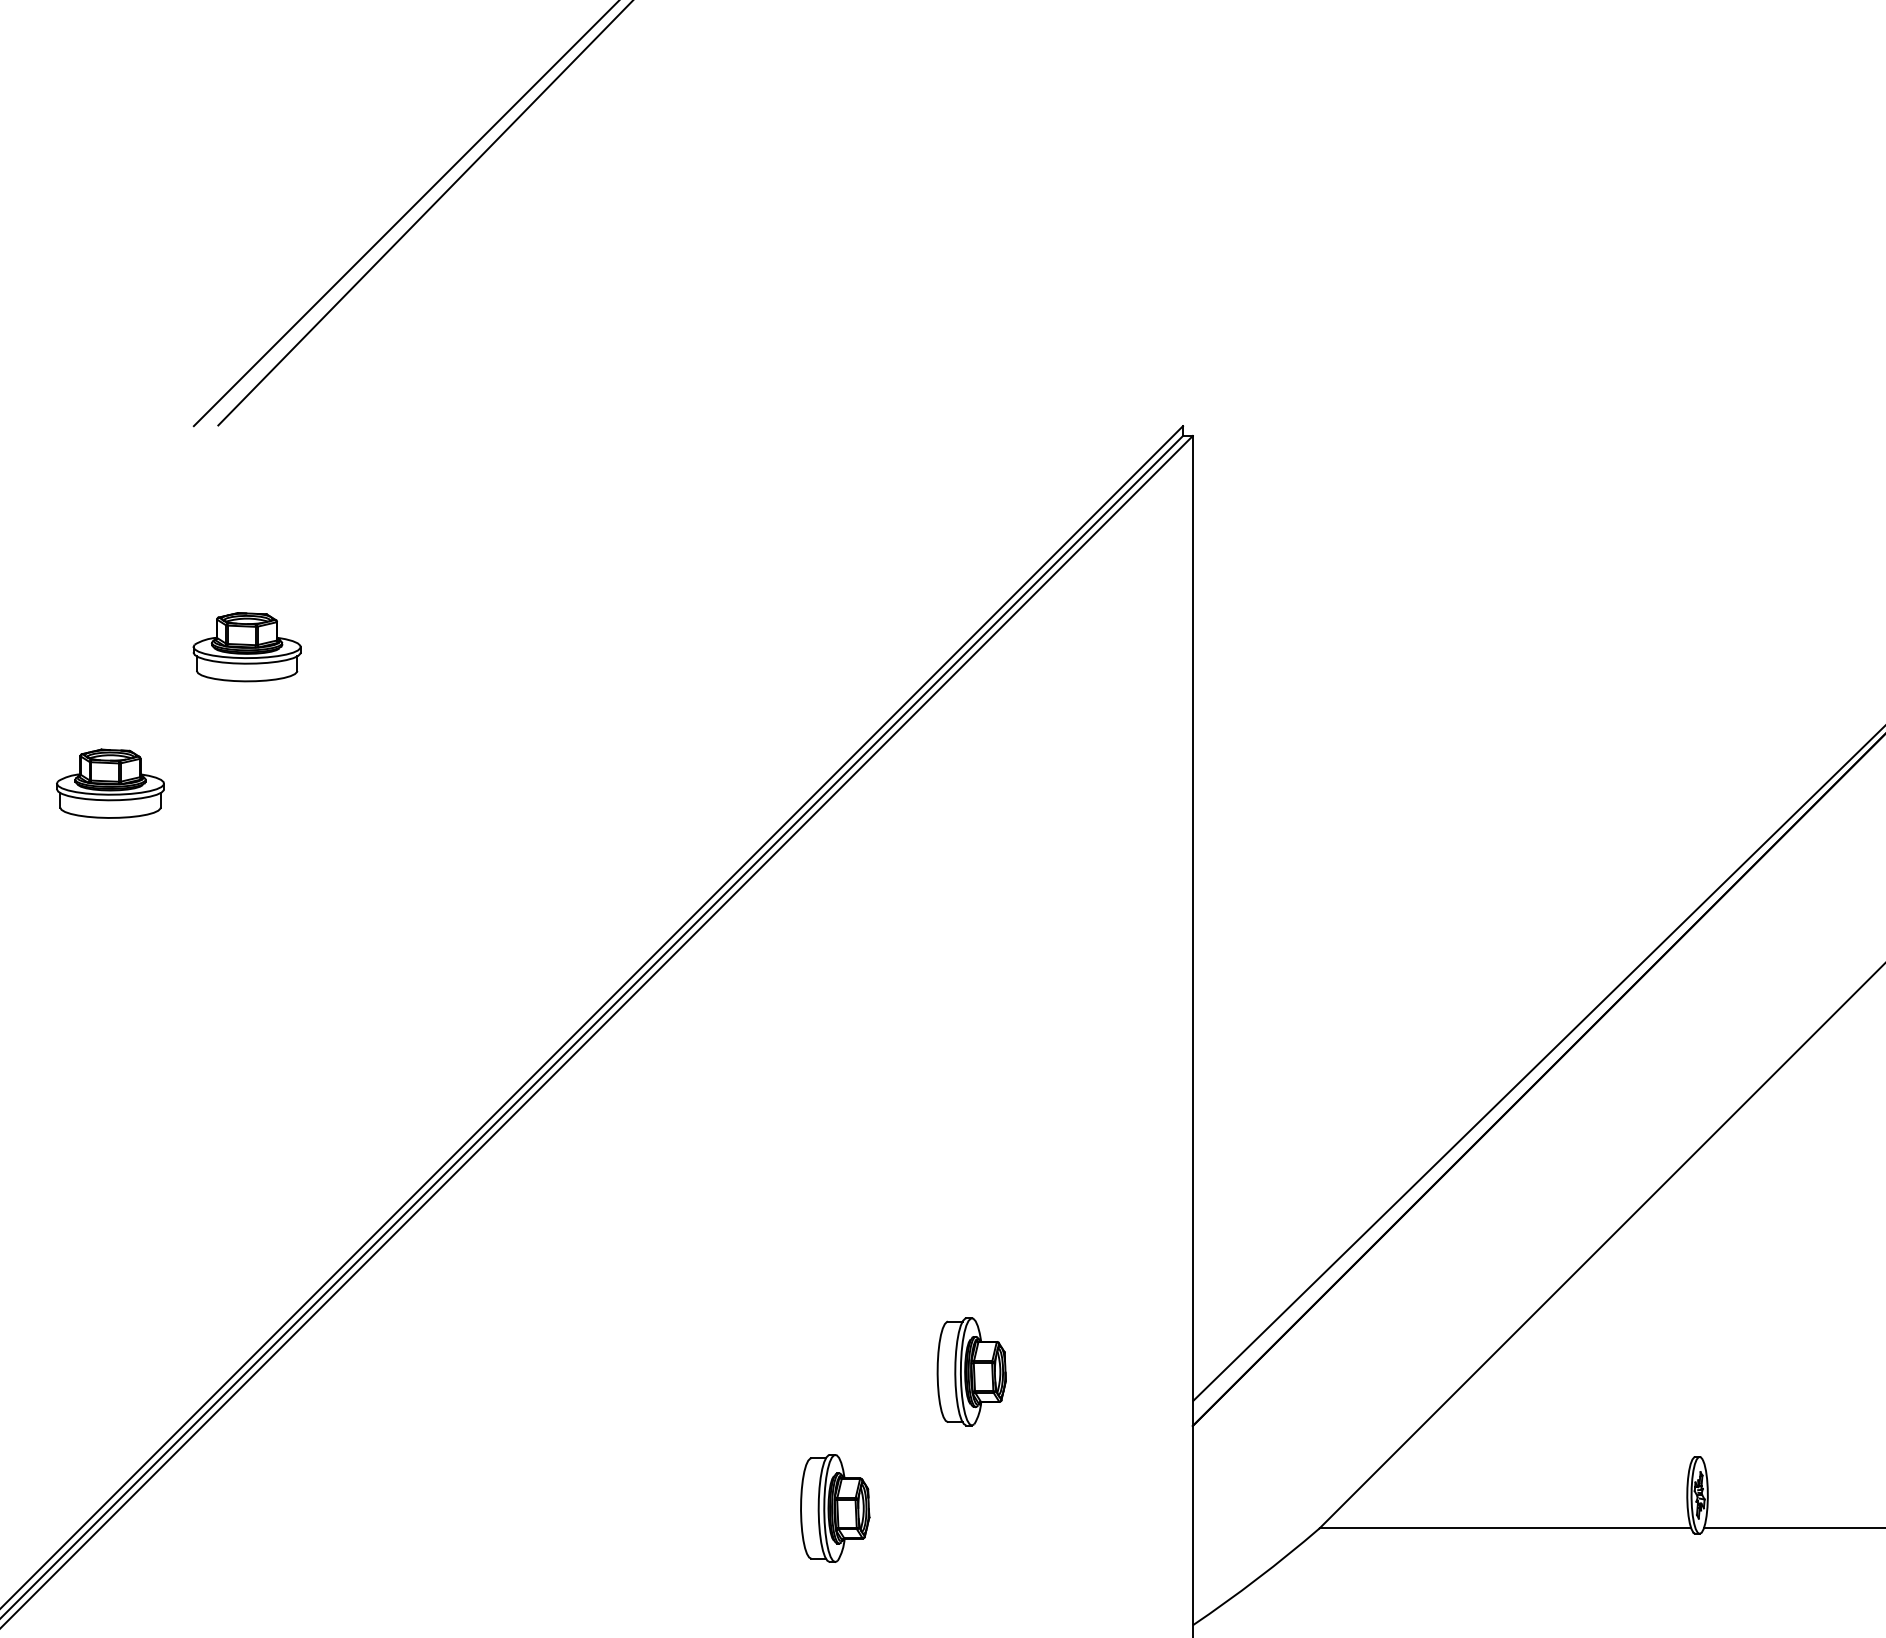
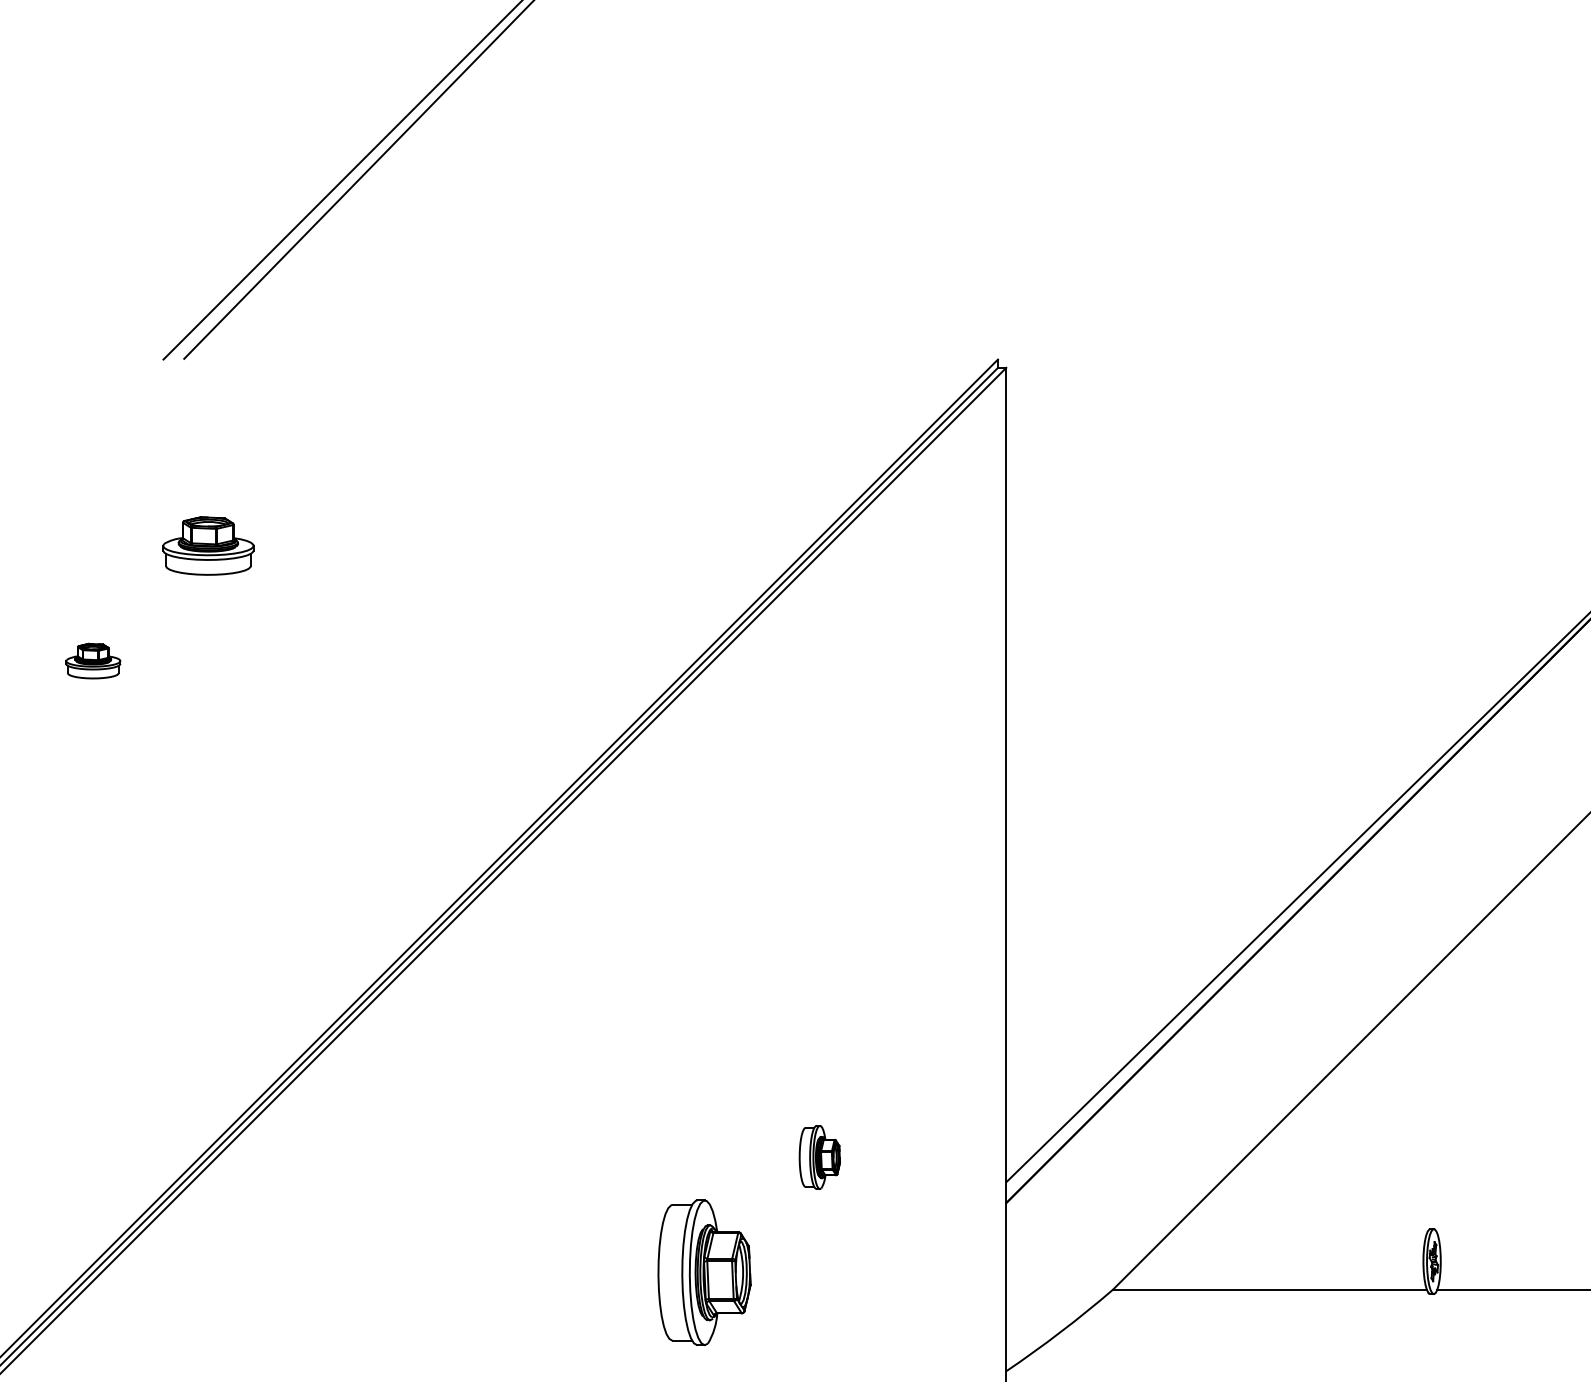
part: (110, 782) -> (93, 660), size x0.6
part: (971, 1371) -> (819, 1157), size x0.7
part: (835, 1508) -> (704, 1272), size x1.6

